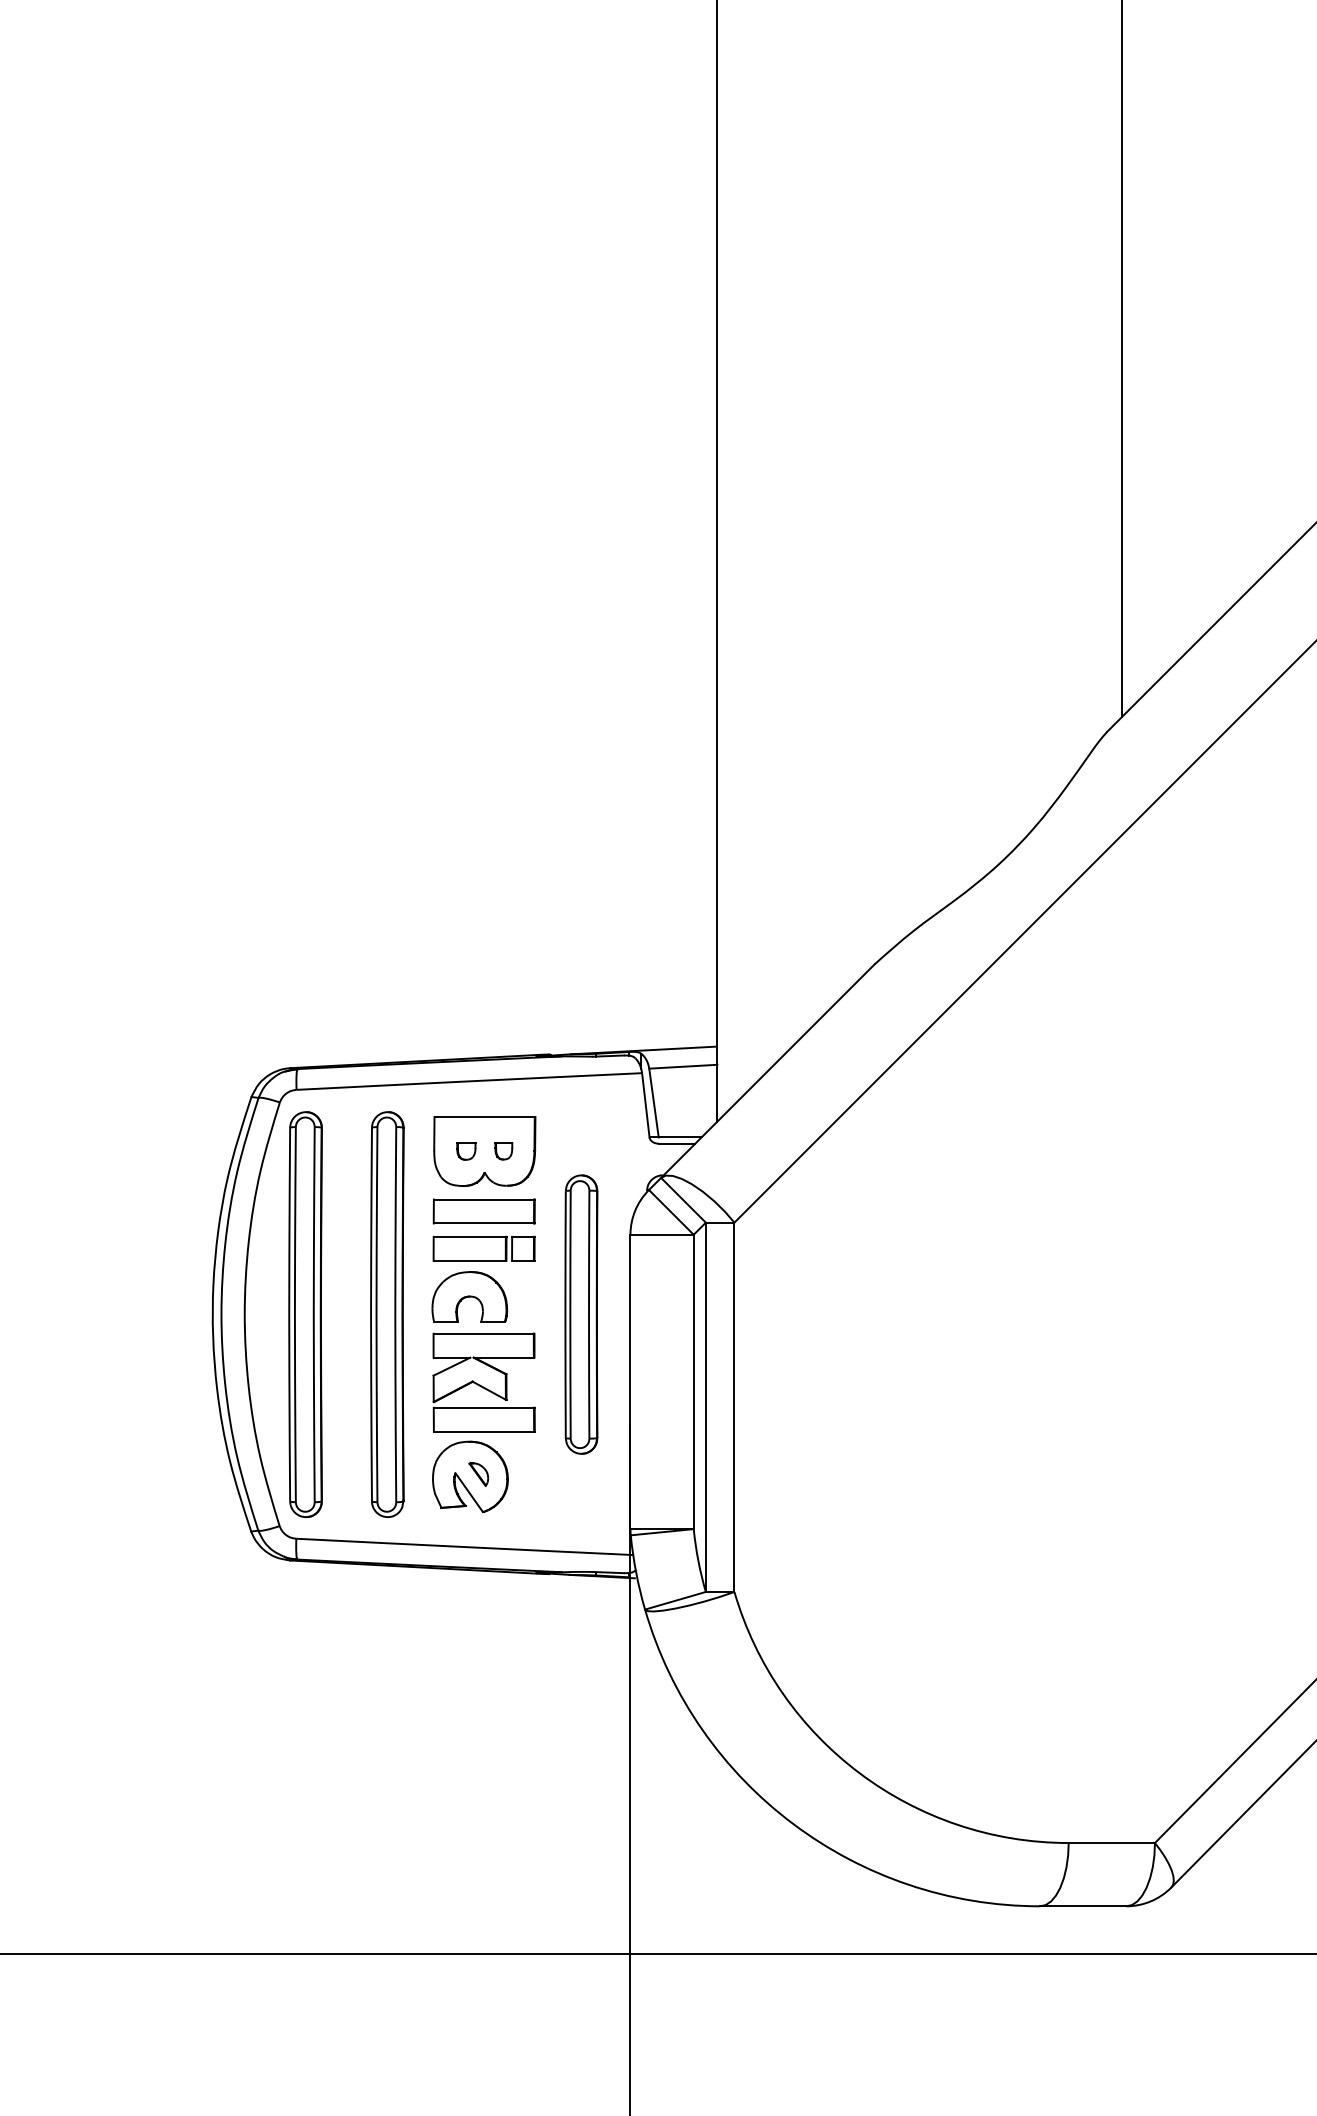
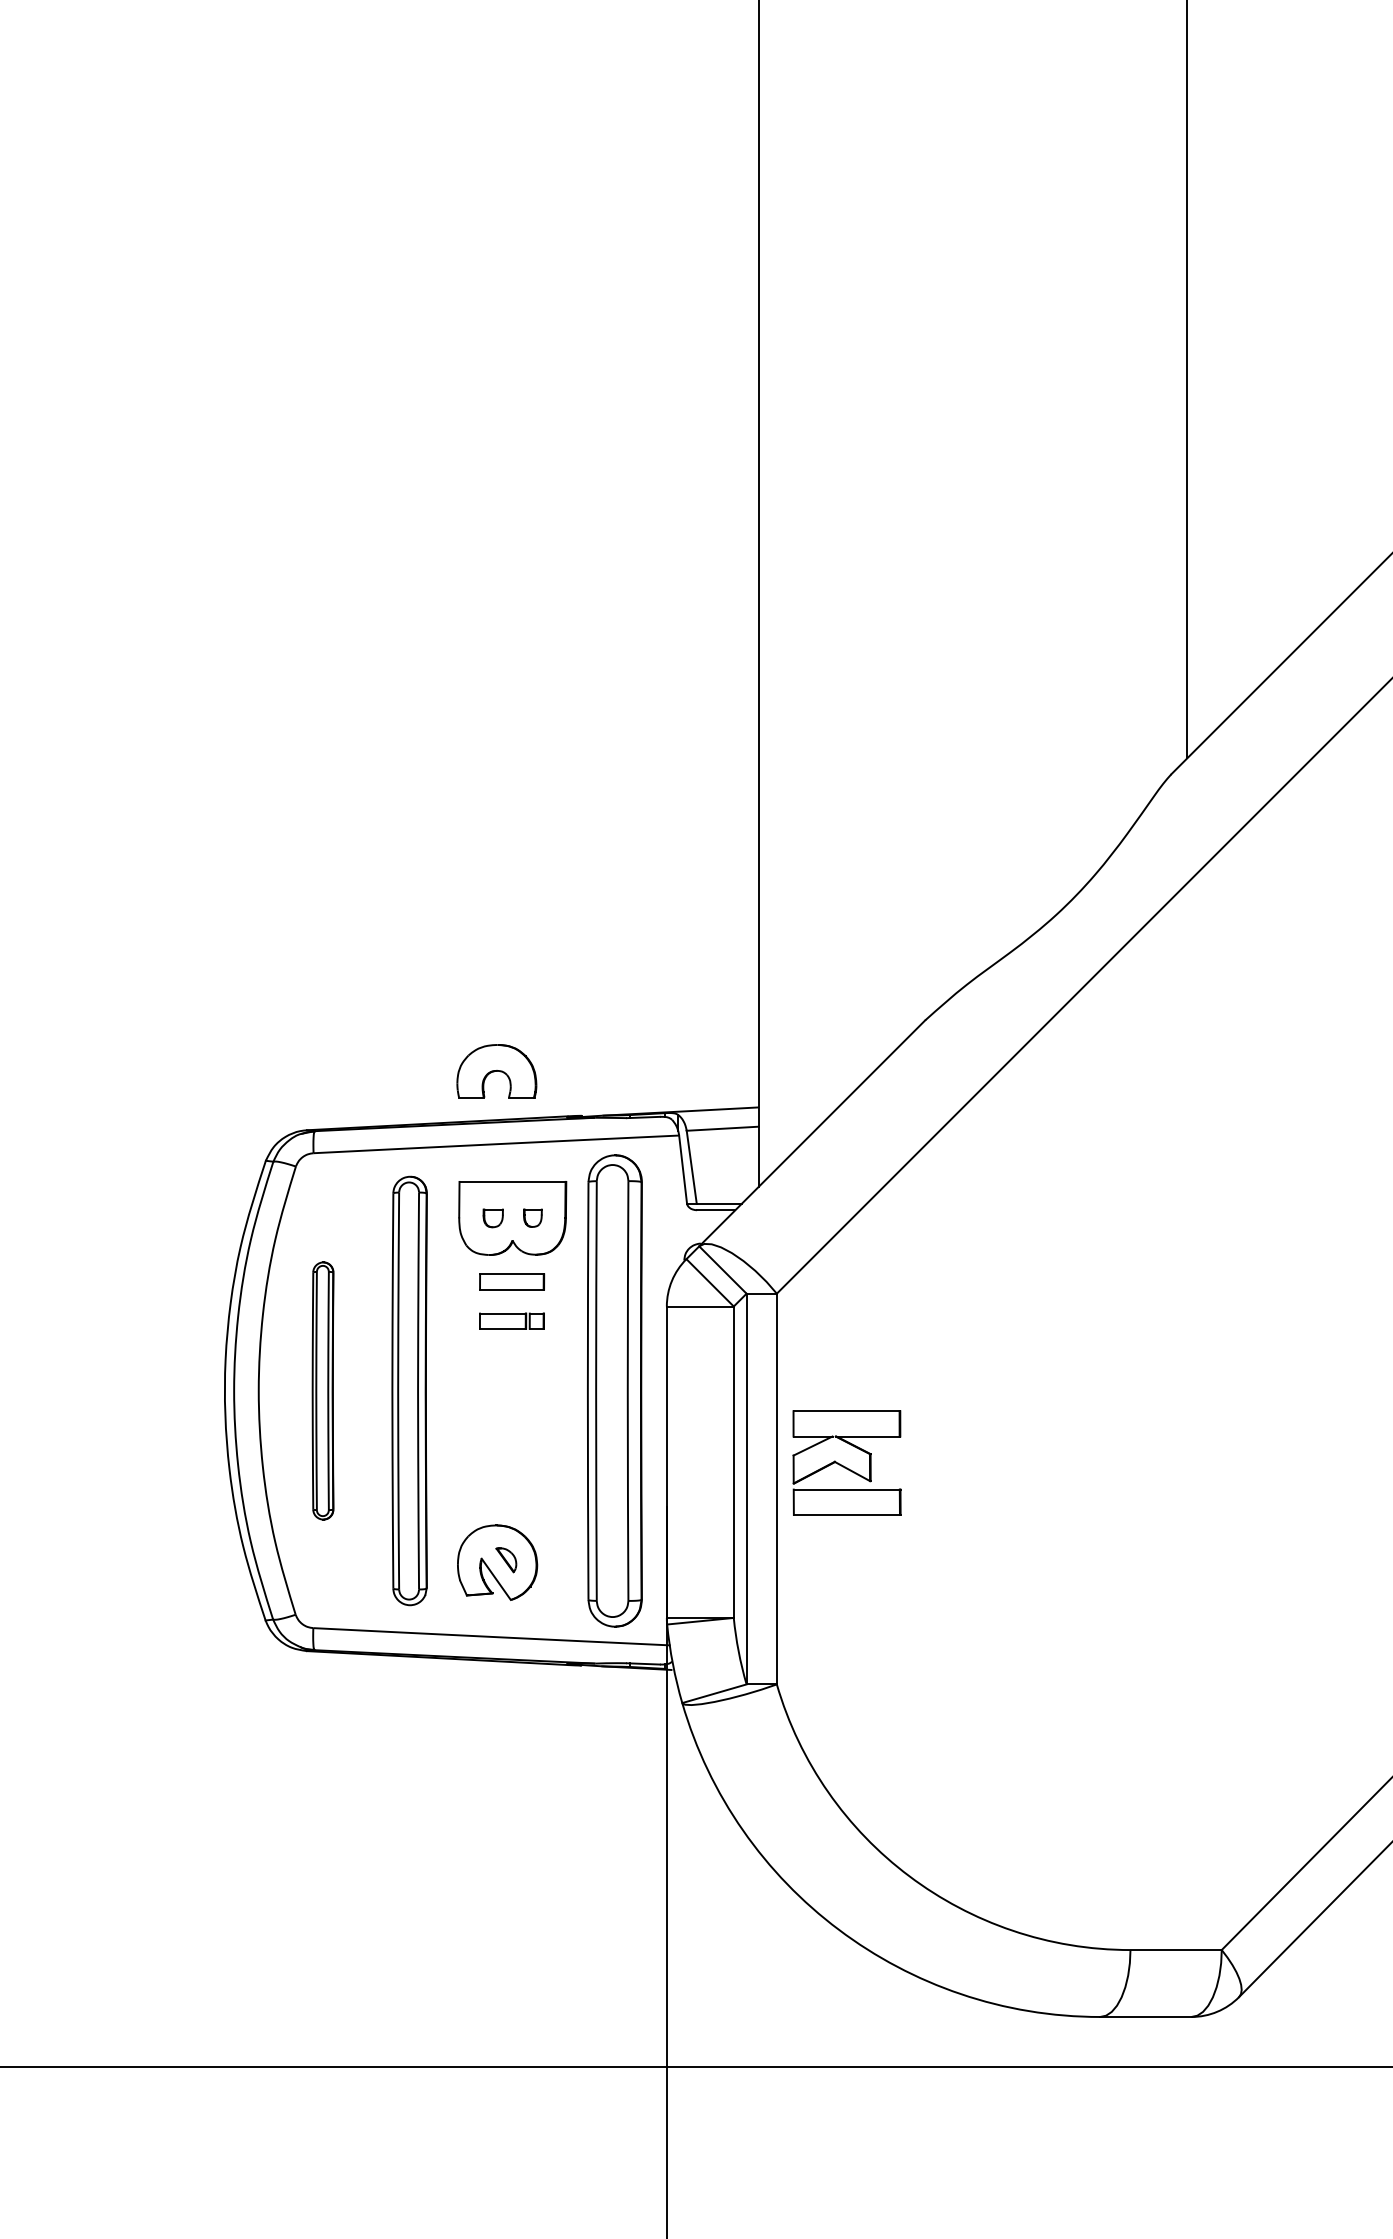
part: (483, 1211) -> (511, 1281), size x0.6
part: (483, 1247) -> (511, 1320), size x0.6
part: (469, 1297) -> (496, 1071), moved
part: (304, 1314) -> (322, 1390), size x0.6
part: (580, 1314) -> (614, 1390), size x1.6
part: (483, 1382) -> (846, 1462), moved

